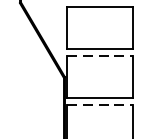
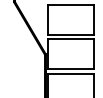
line: (101, 56) -> (71, 39), dashed -> solid
line: (101, 104) -> (71, 73), dashed -> solid

